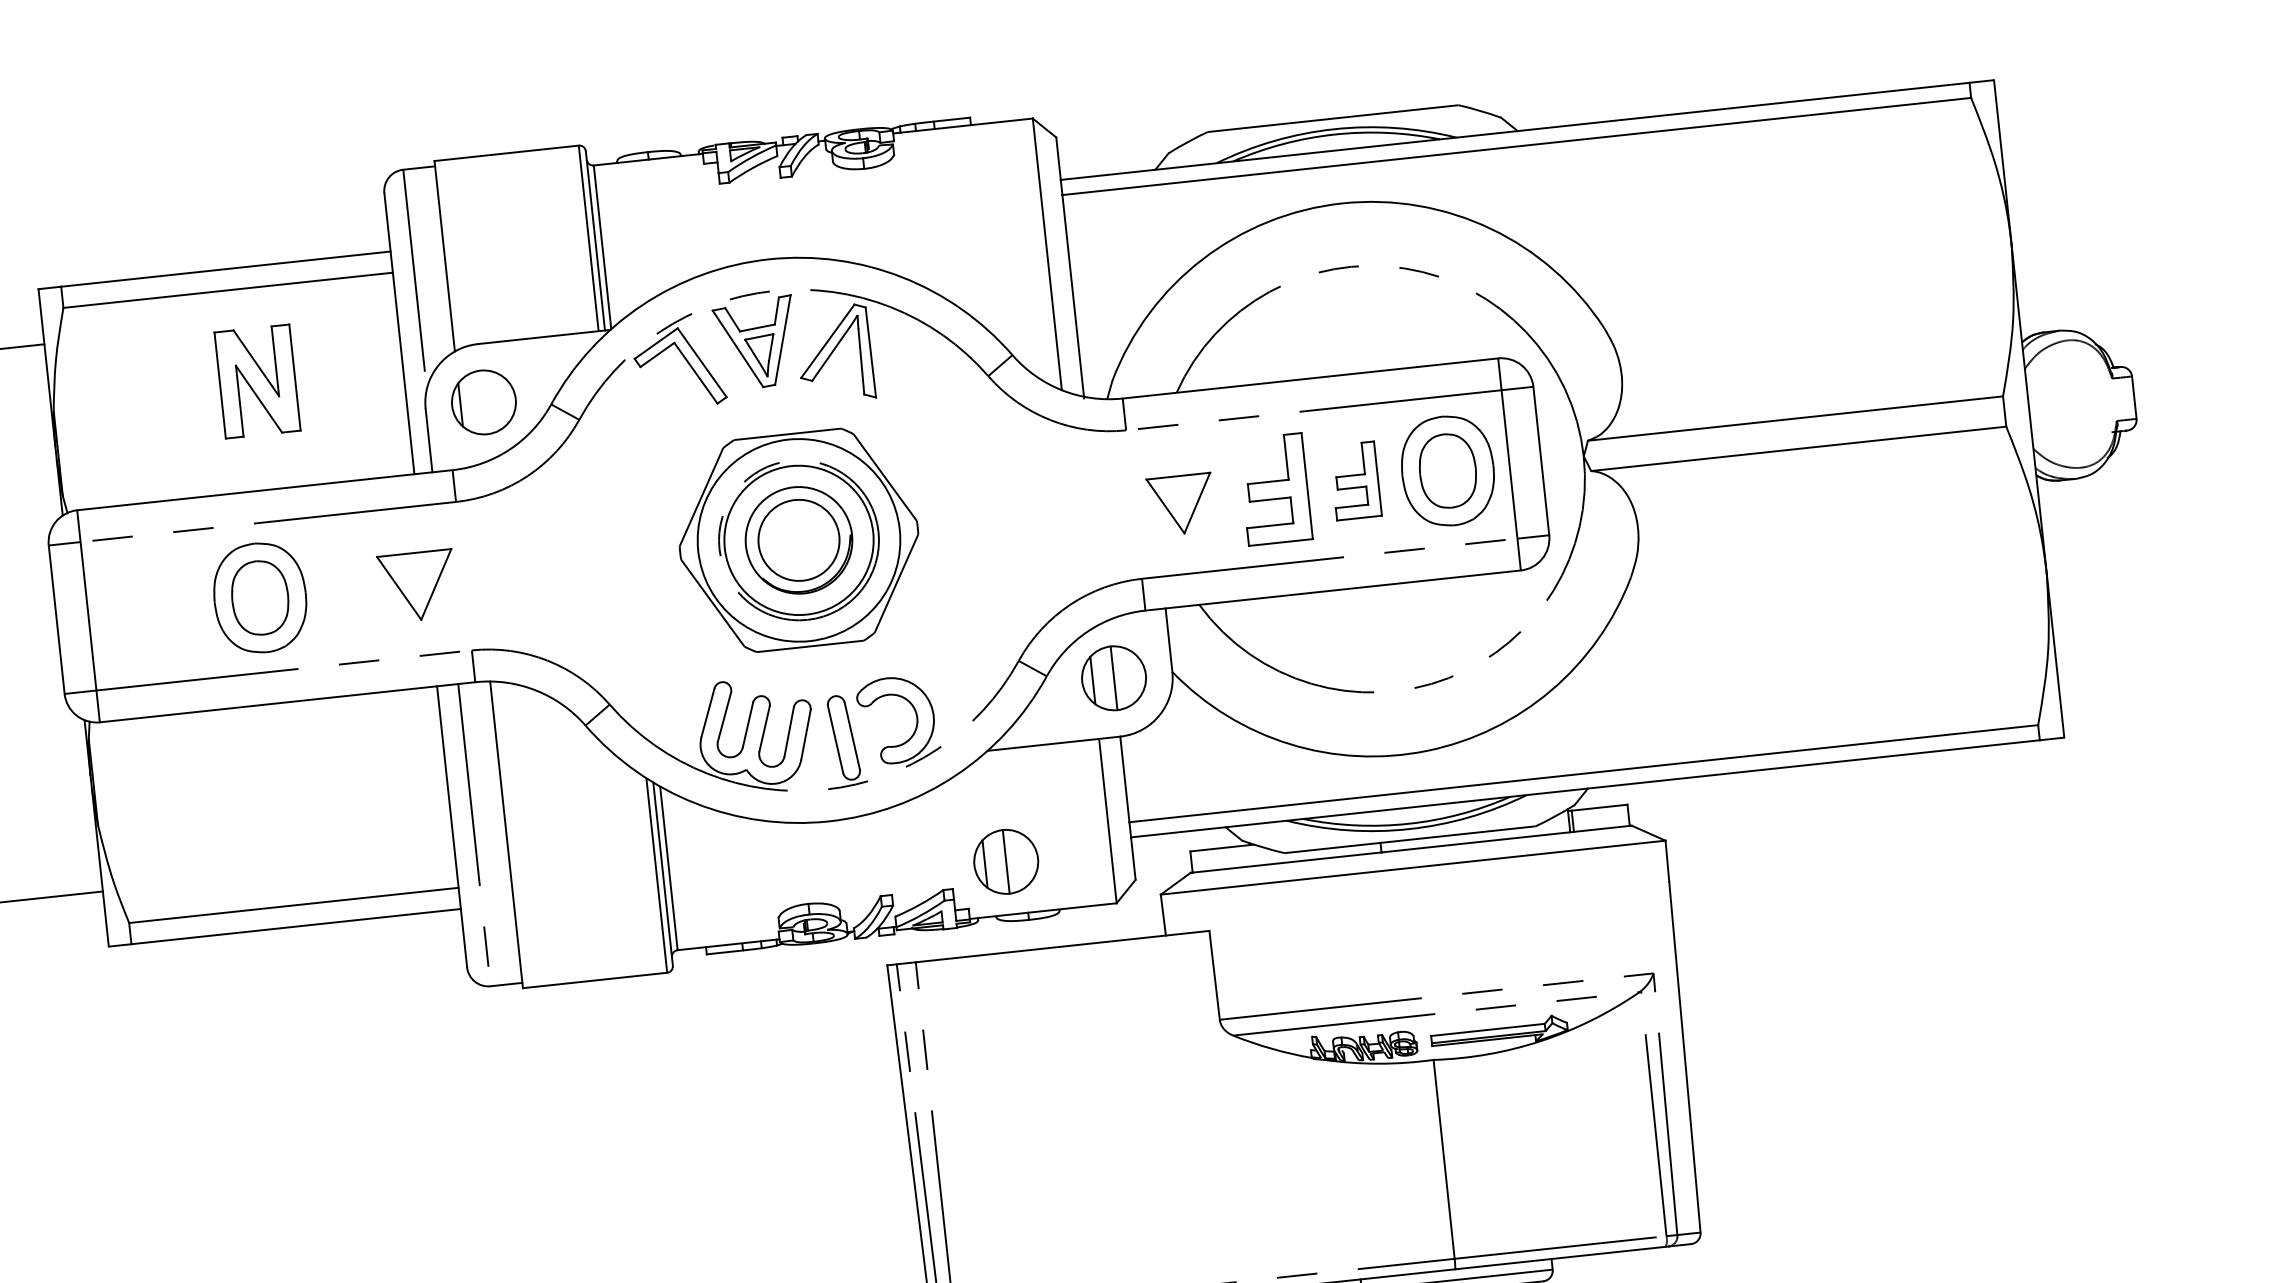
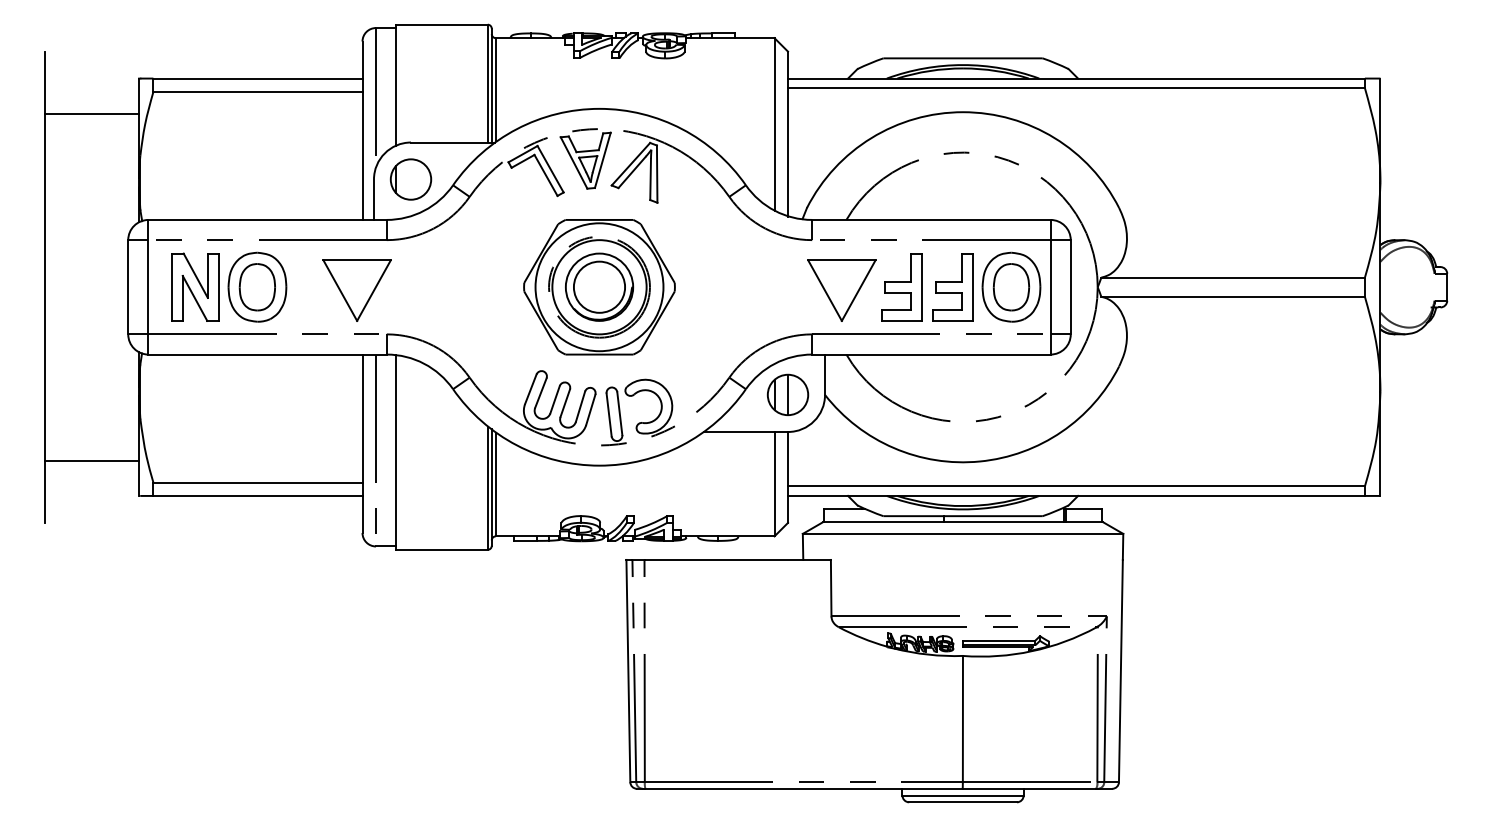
part: (257, 380) -> (195, 286), moved
part: (1355, 481) -> (952, 287), size x1.43
part: (1180, 504) -> (841, 290), size x1.67
part: (416, 586) -> (356, 290), size x1.43
part: (1005, 861) -> (707, 502), removed

